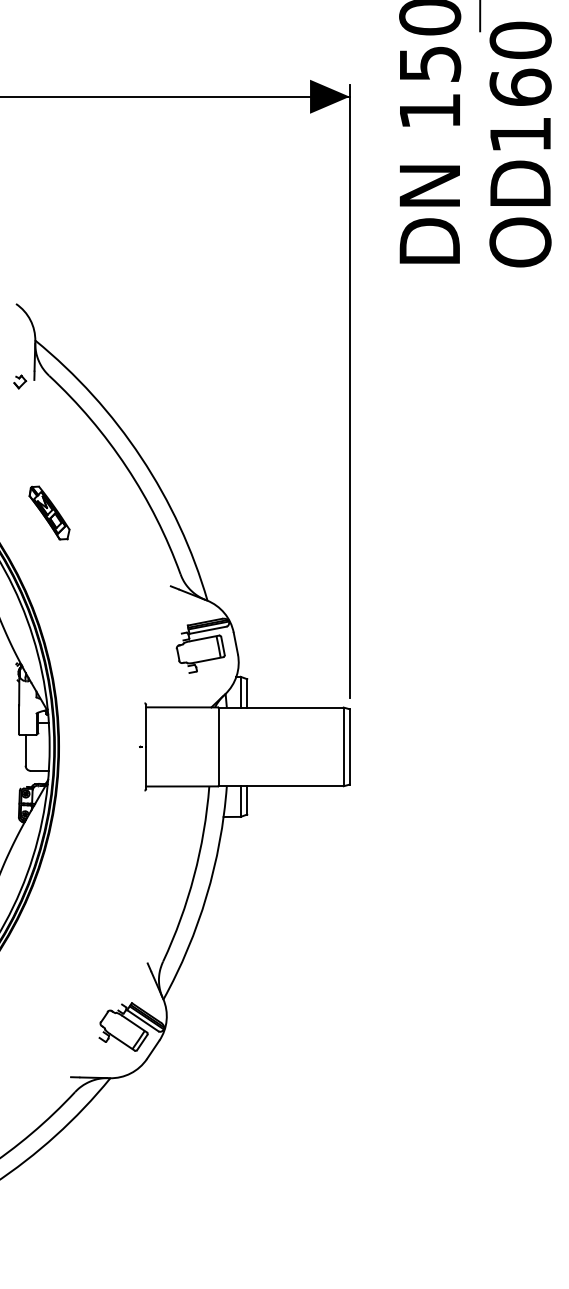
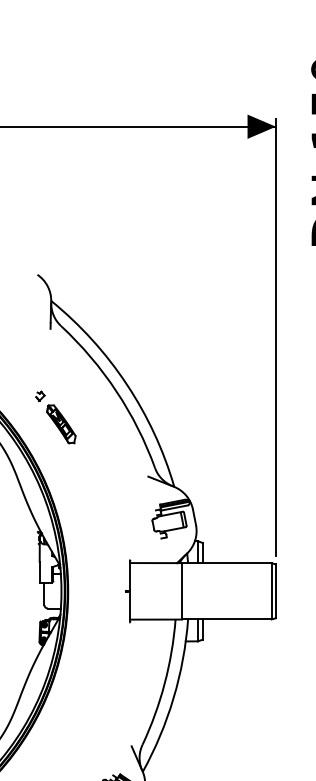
part: (20, 381) -> (40, 395), moved

